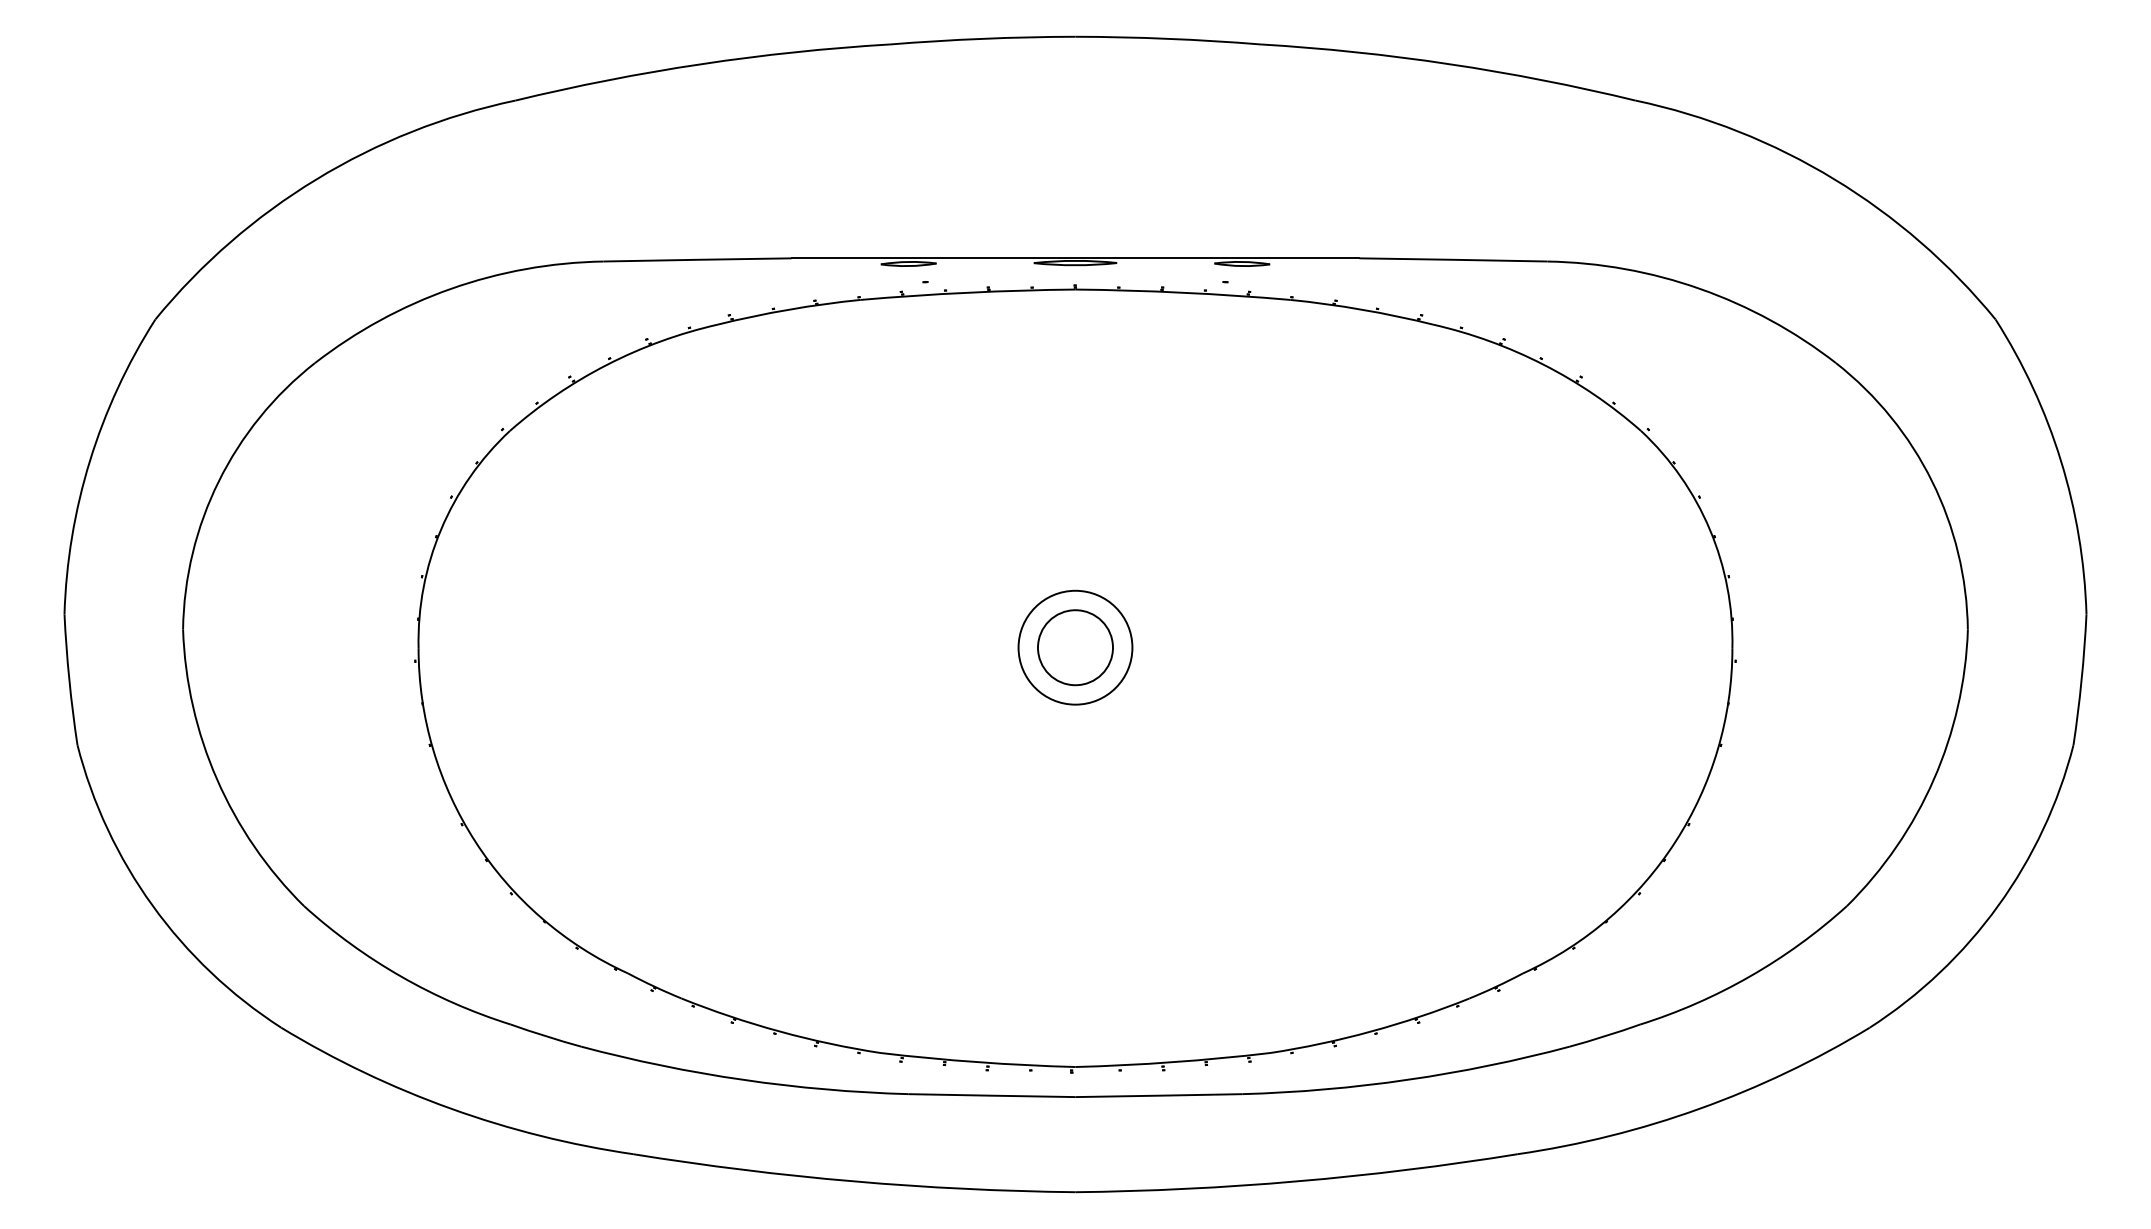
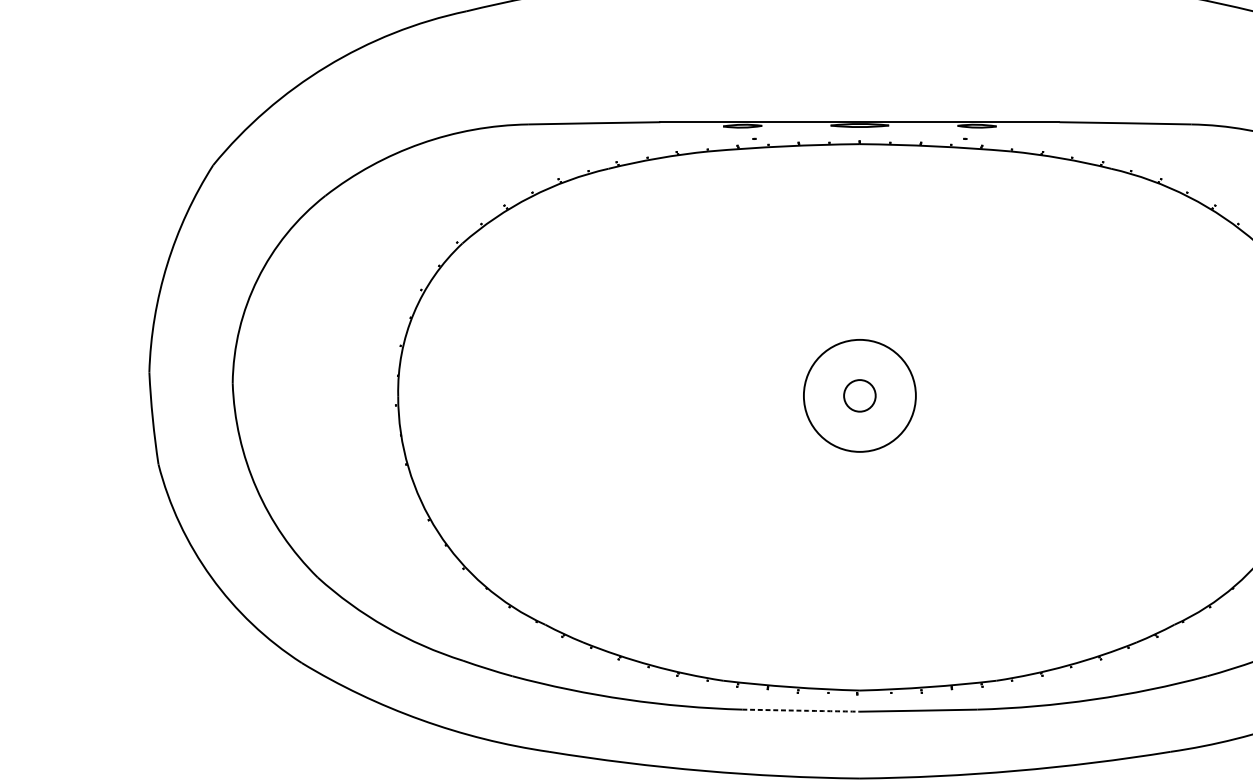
circle: (1075, 647) -> (859, 395), size x0.6
circle: (1075, 647) -> (859, 395), size x1.4
arc: (991, 1095) -> (800, 710), solid -> dashed

